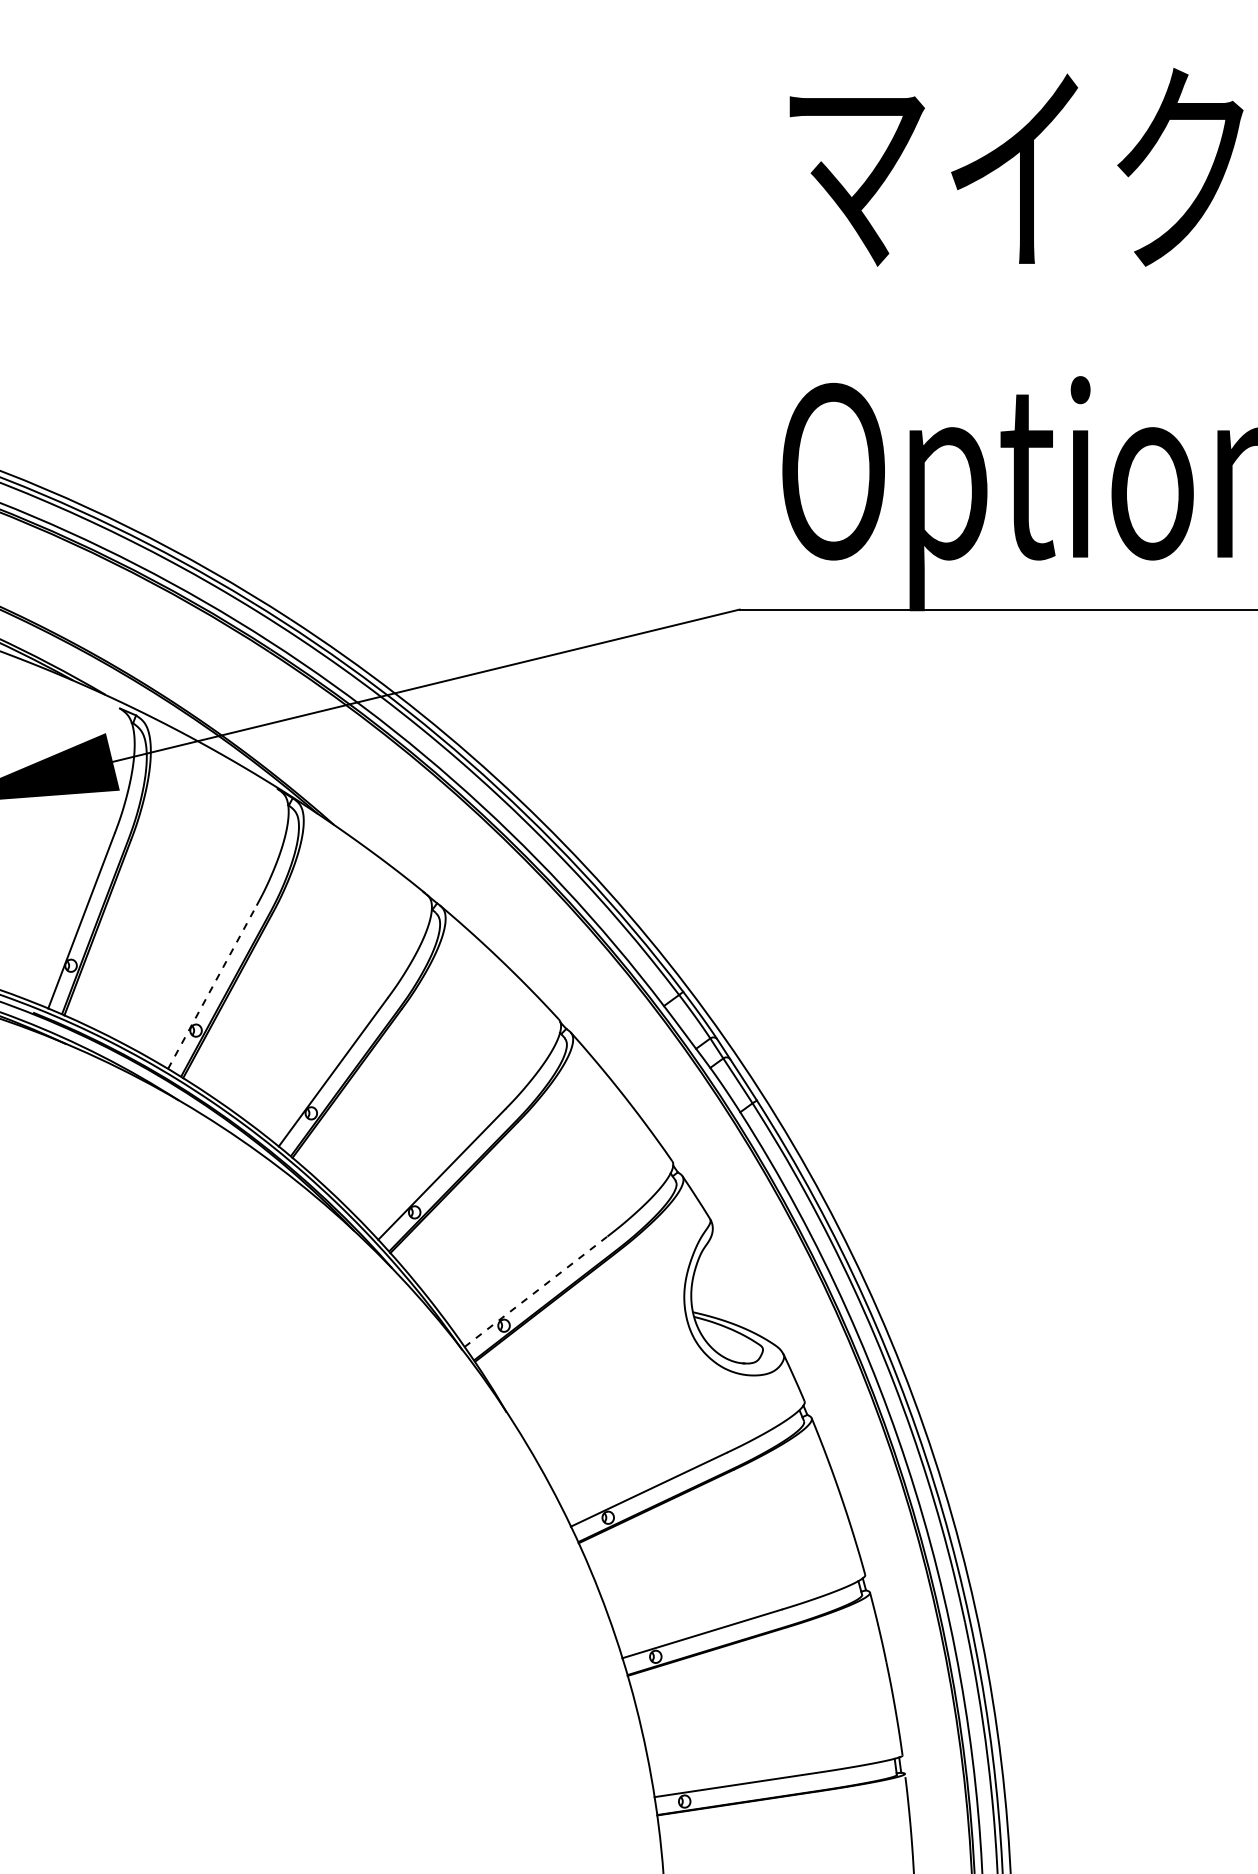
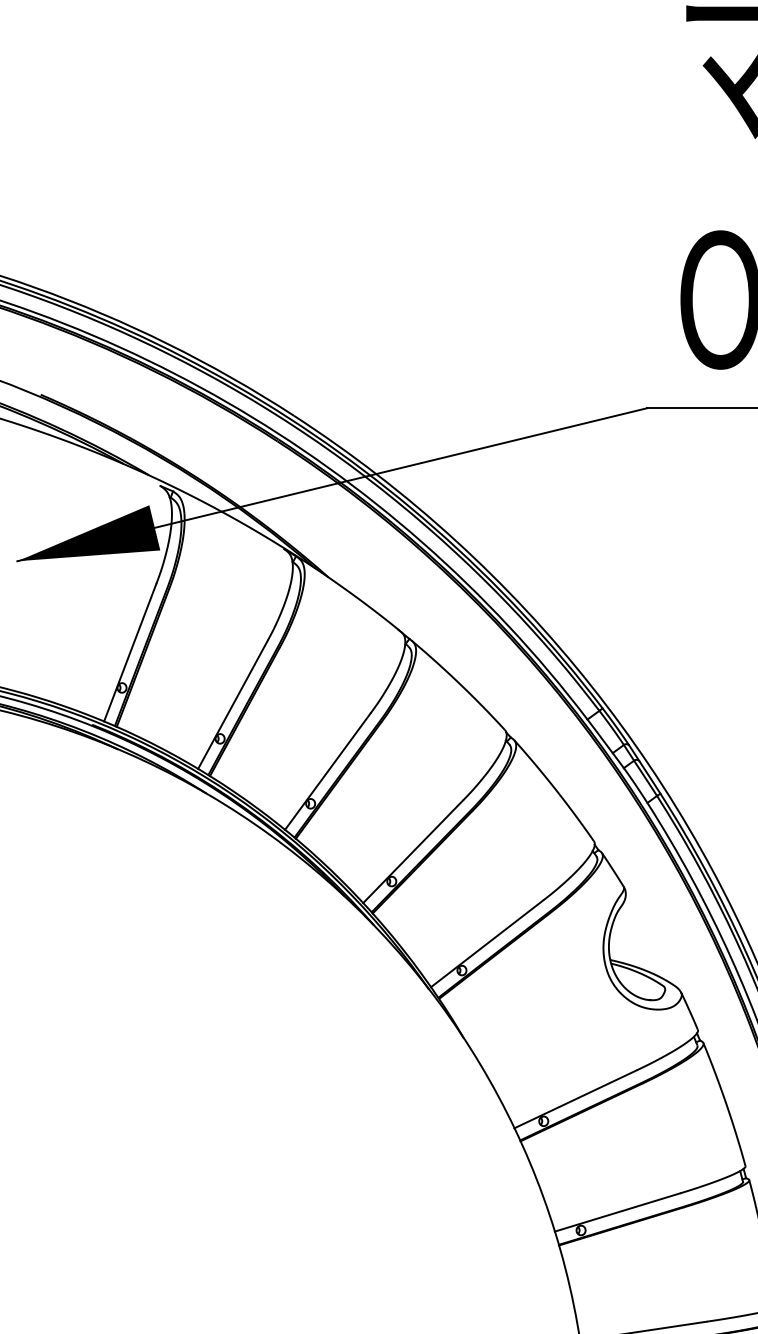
line: (212, 987) -> (233, 704), dashed -> solid
line: (536, 1291) -> (487, 943), dashed -> solid

